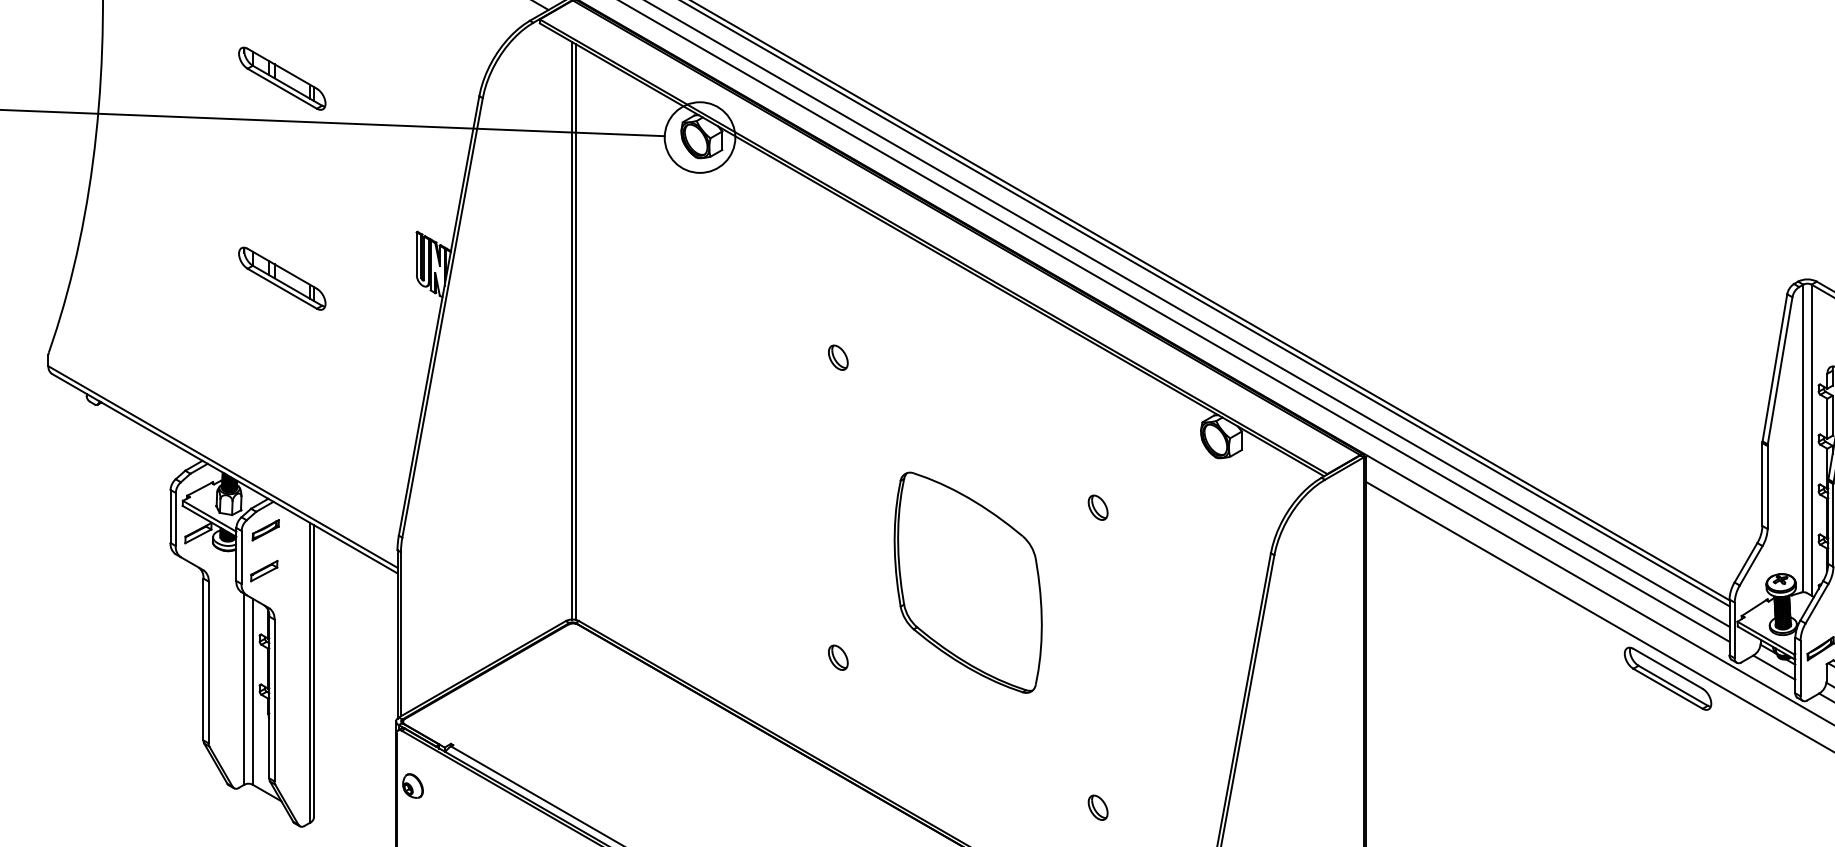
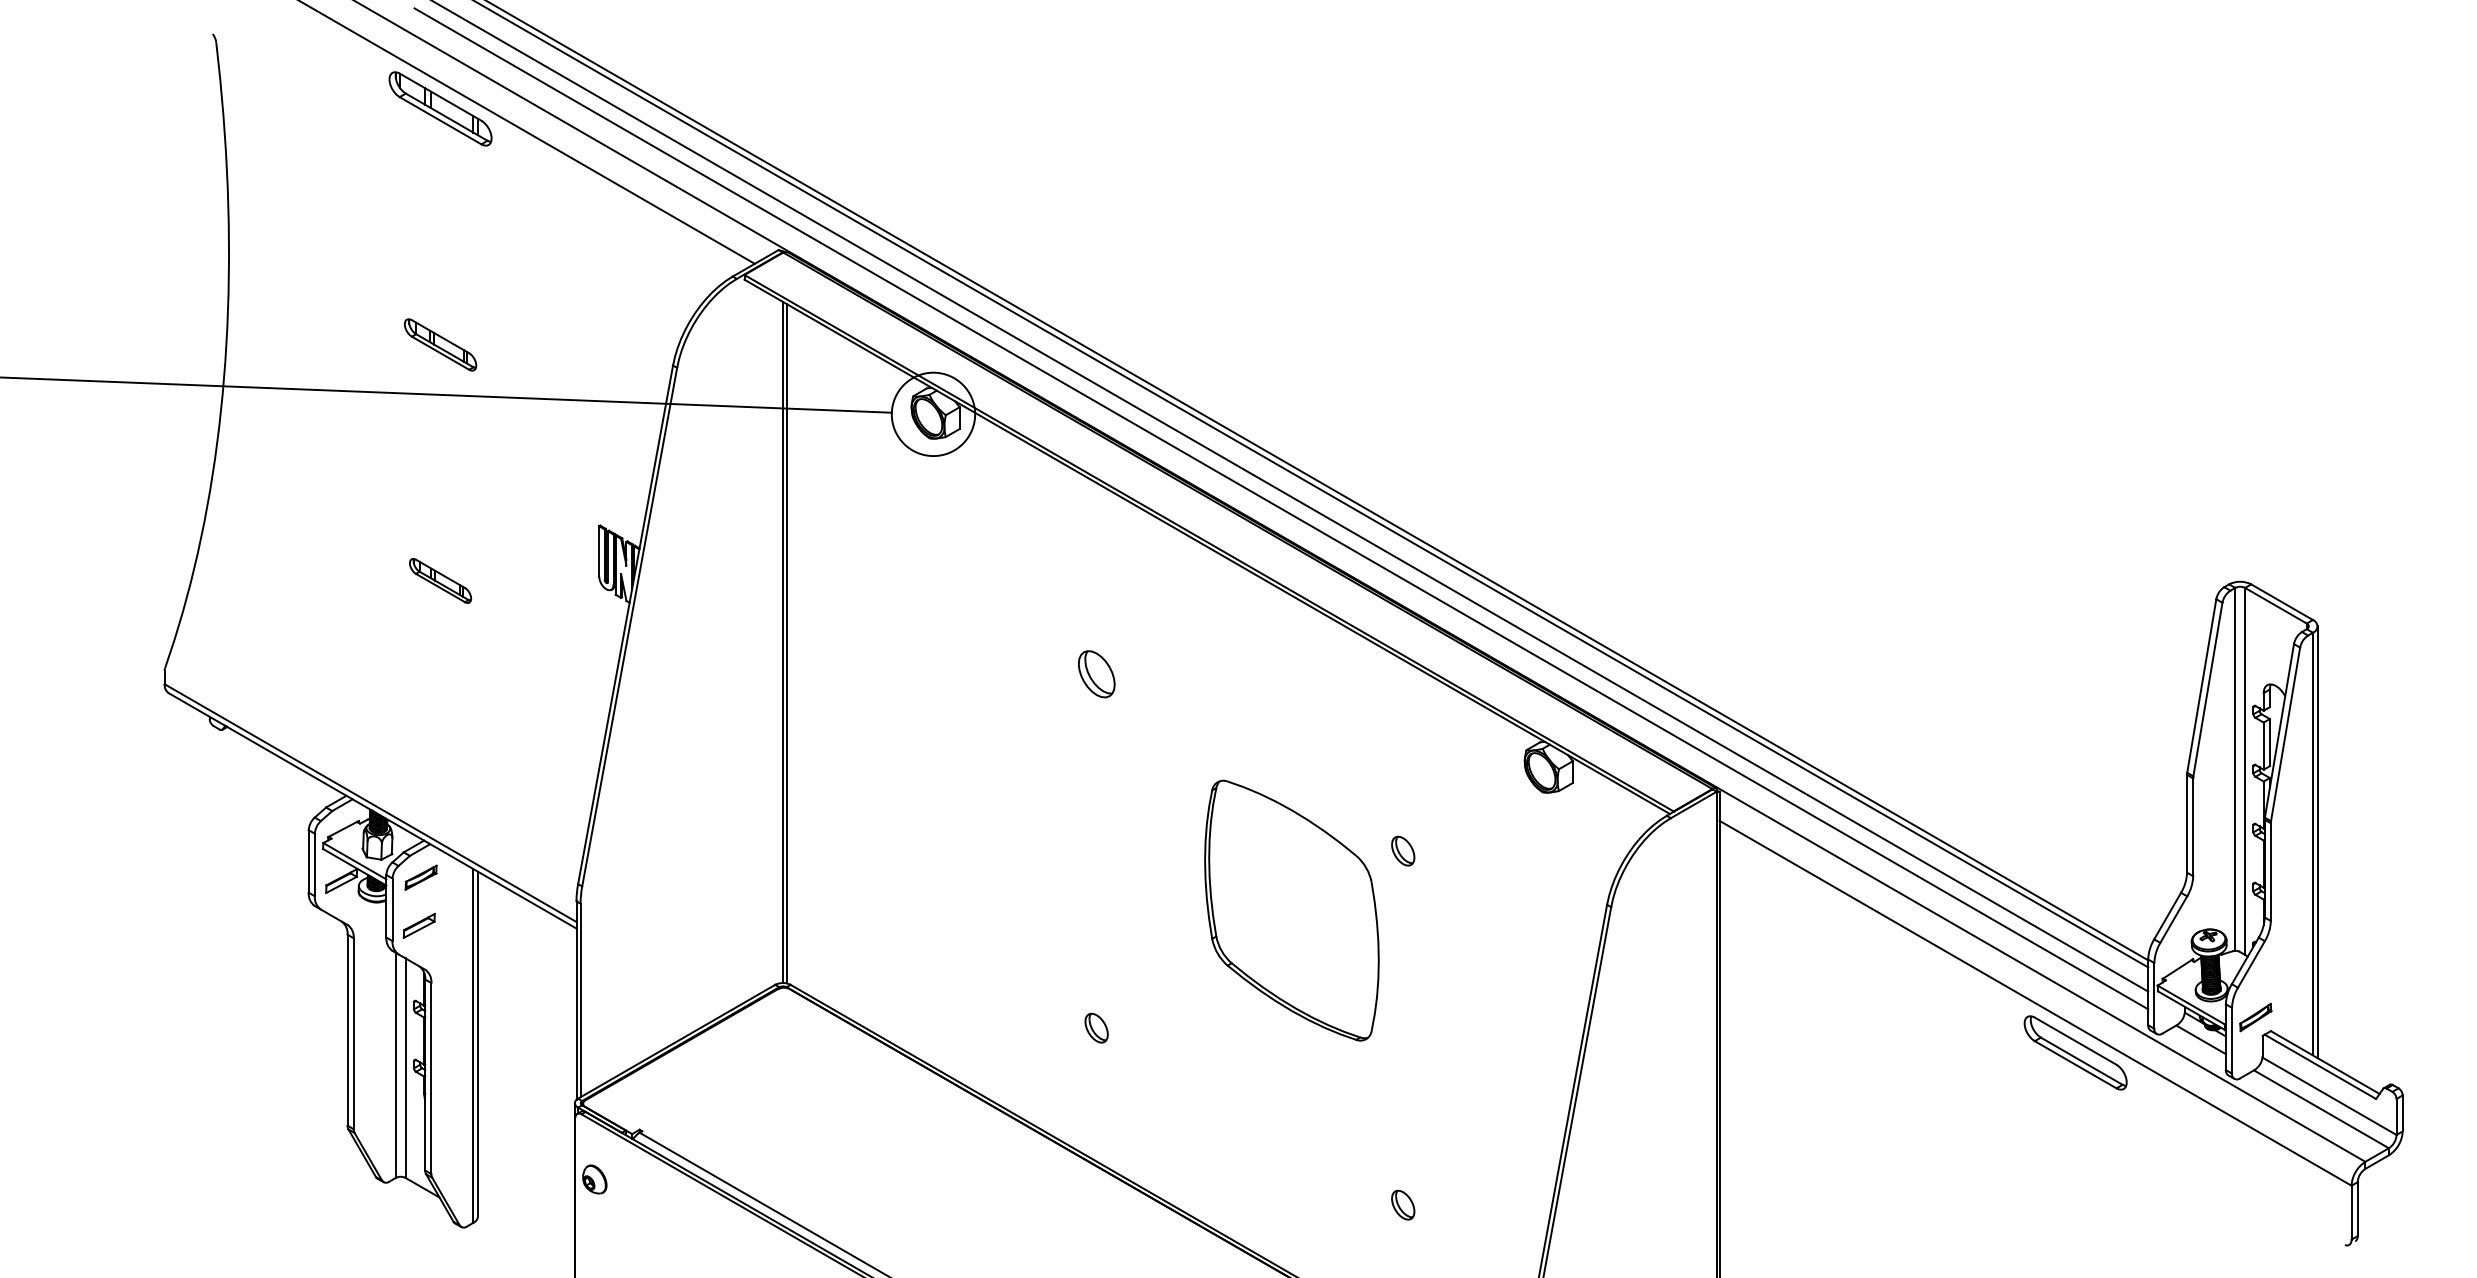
part: (282, 78) -> (440, 344), size x0.7
part: (282, 278) -> (440, 580), size x0.6
part: (838, 357) -> (1096, 673), size x1.6
part: (967, 582) -> (1291, 910), moved

